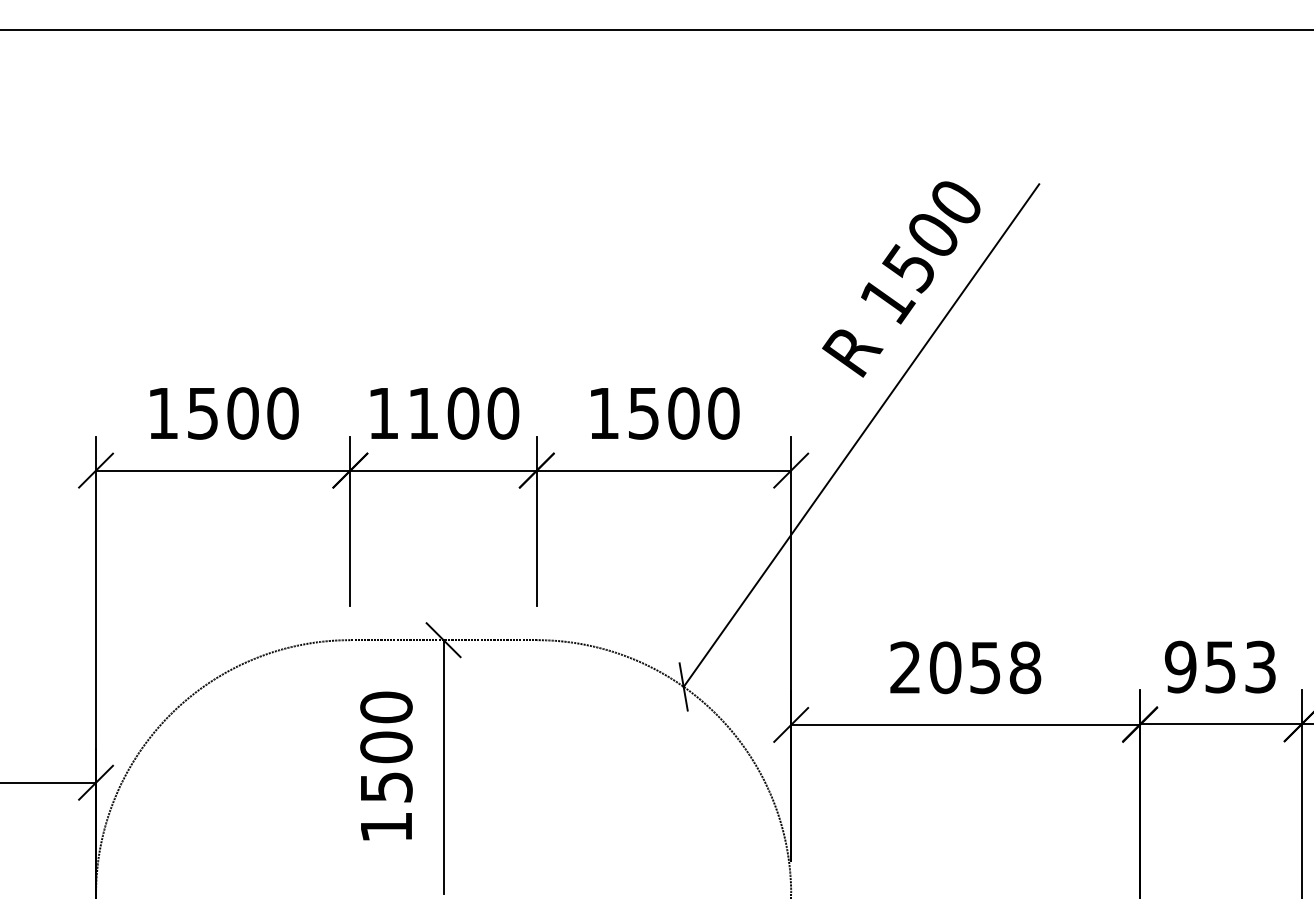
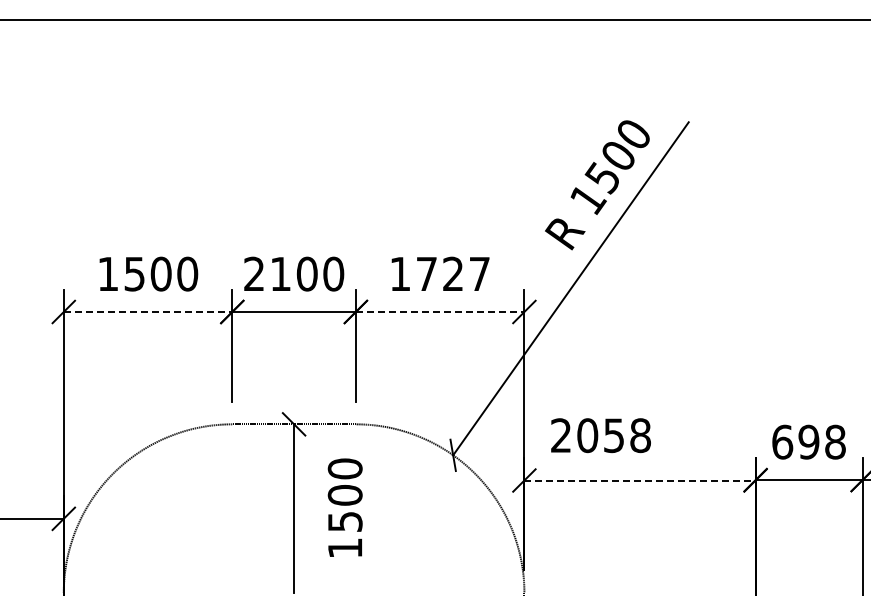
text: (382, 412) -> (253, 273), 1100 -> 2100
text: (684, 412) -> (453, 273), 1500 -> 1727
line: (223, 469) -> (148, 311), solid -> dashed
line: (664, 469) -> (440, 311), solid -> dashed
text: (1219, 666) -> (808, 441), 953 -> 698
text: (964, 667) -> (600, 435), moved
line: (966, 724) -> (640, 480), solid -> dashed
text: (385, 765) -> (344, 507), moved

